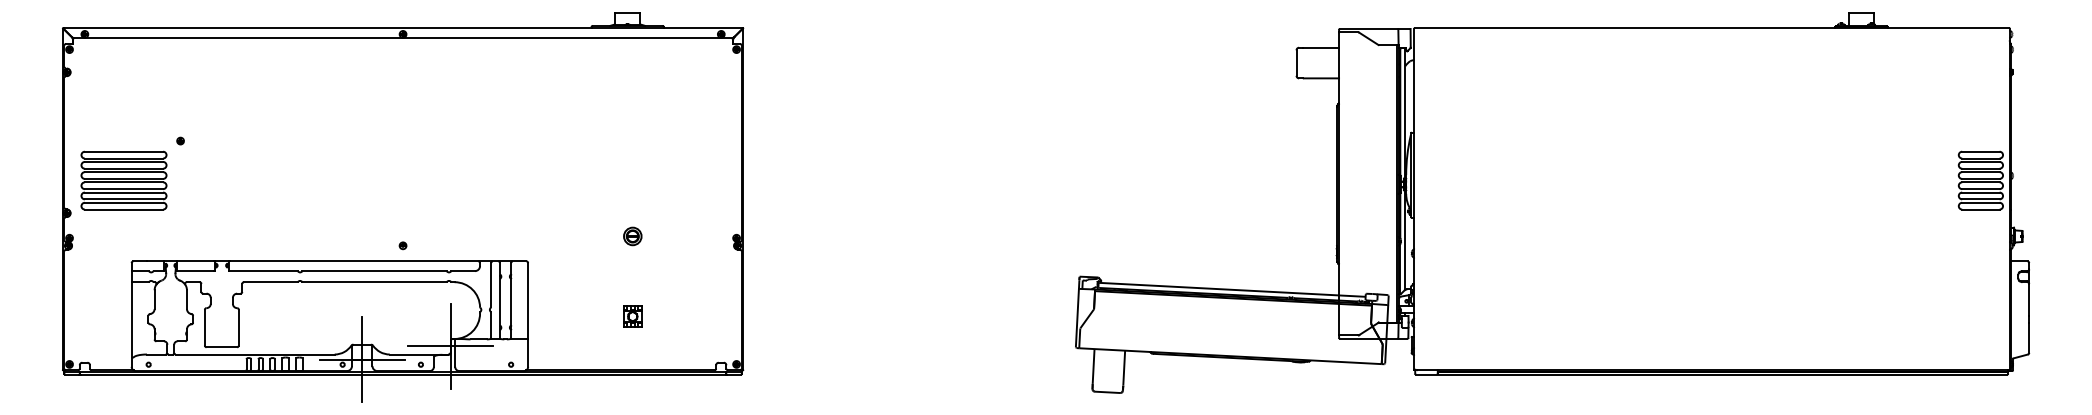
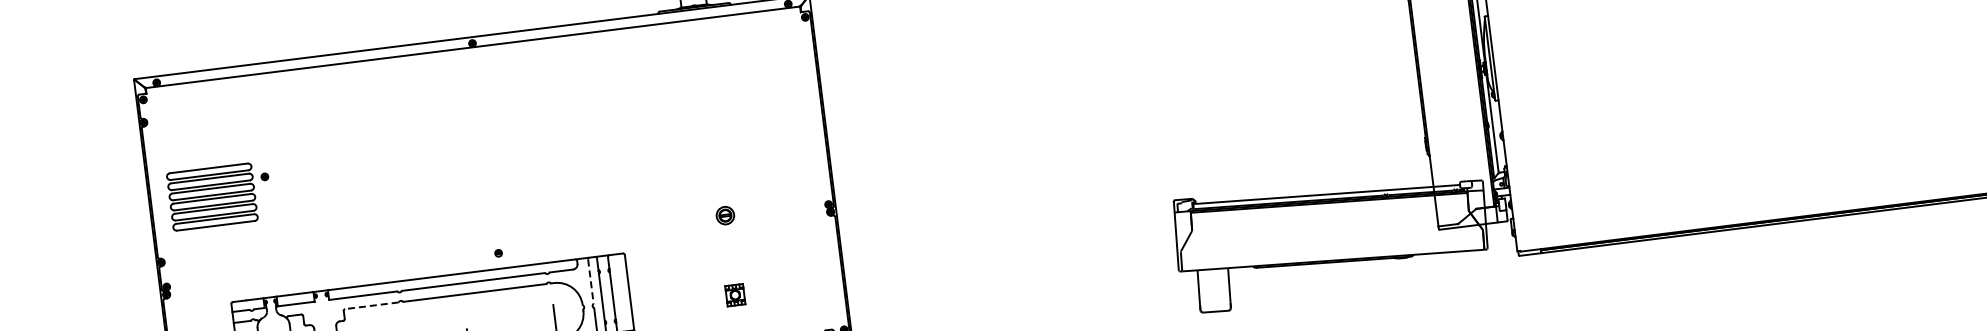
part: (123, 180) -> (211, 197), moved
line: (270, 282) -> (371, 306), solid -> dashed
line: (491, 285) -> (591, 281), solid -> dashed

